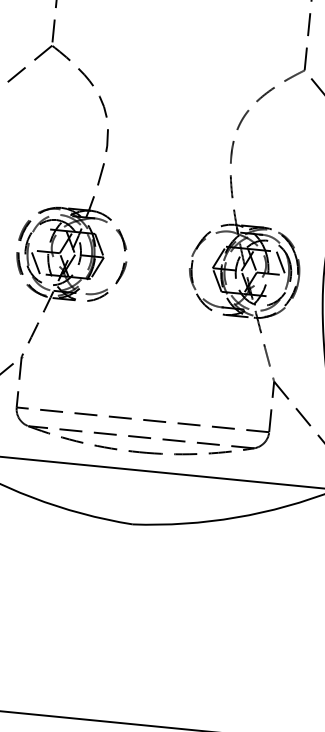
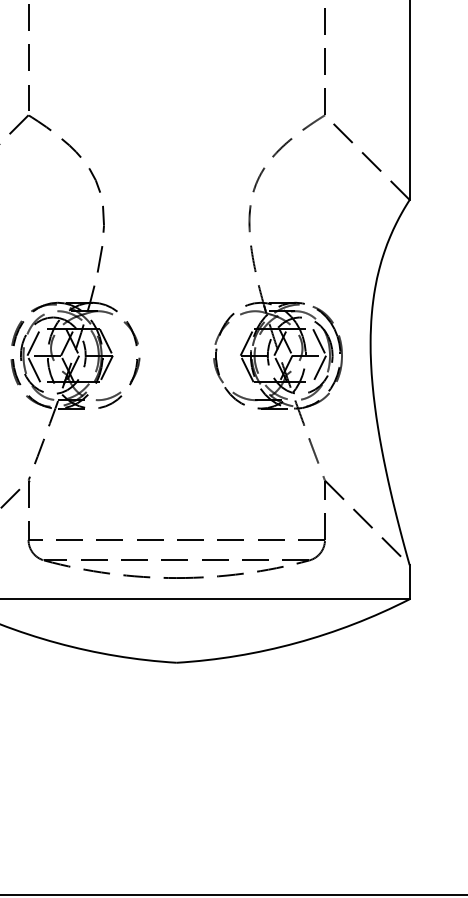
line: (37, 239) -> (33, 342), added
line: (278, 285) -> (319, 368), added

